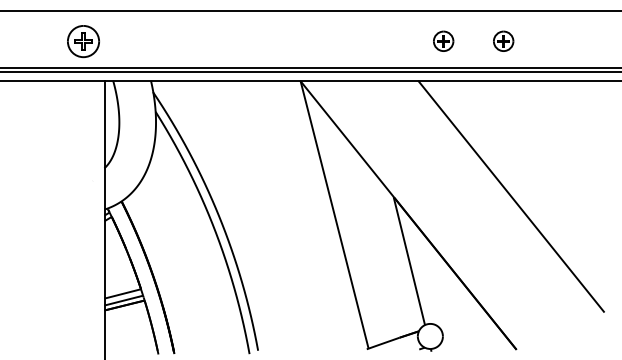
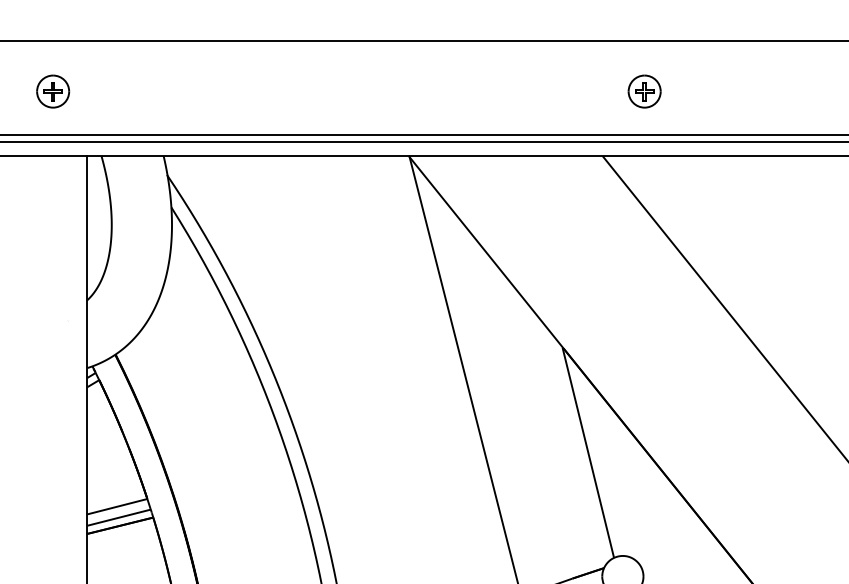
part: (83, 40) -> (52, 90), size x0.62
part: (503, 40) -> (743, 90), removed

